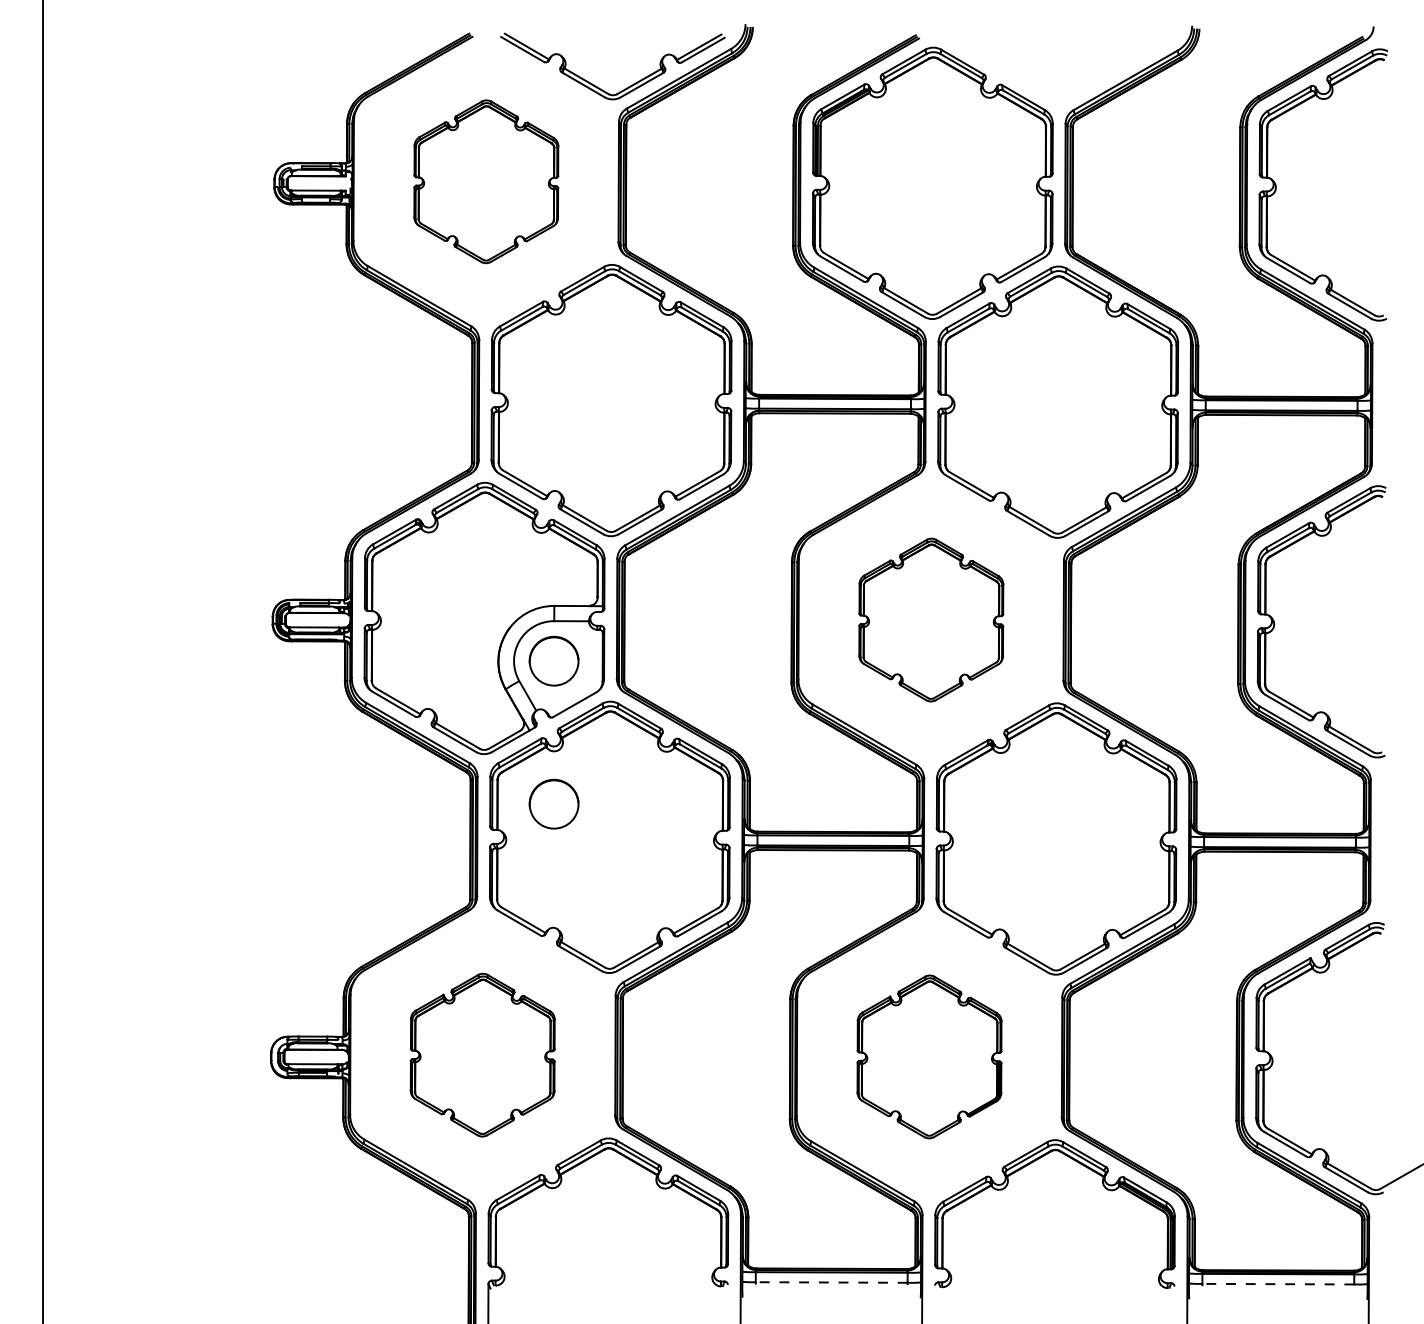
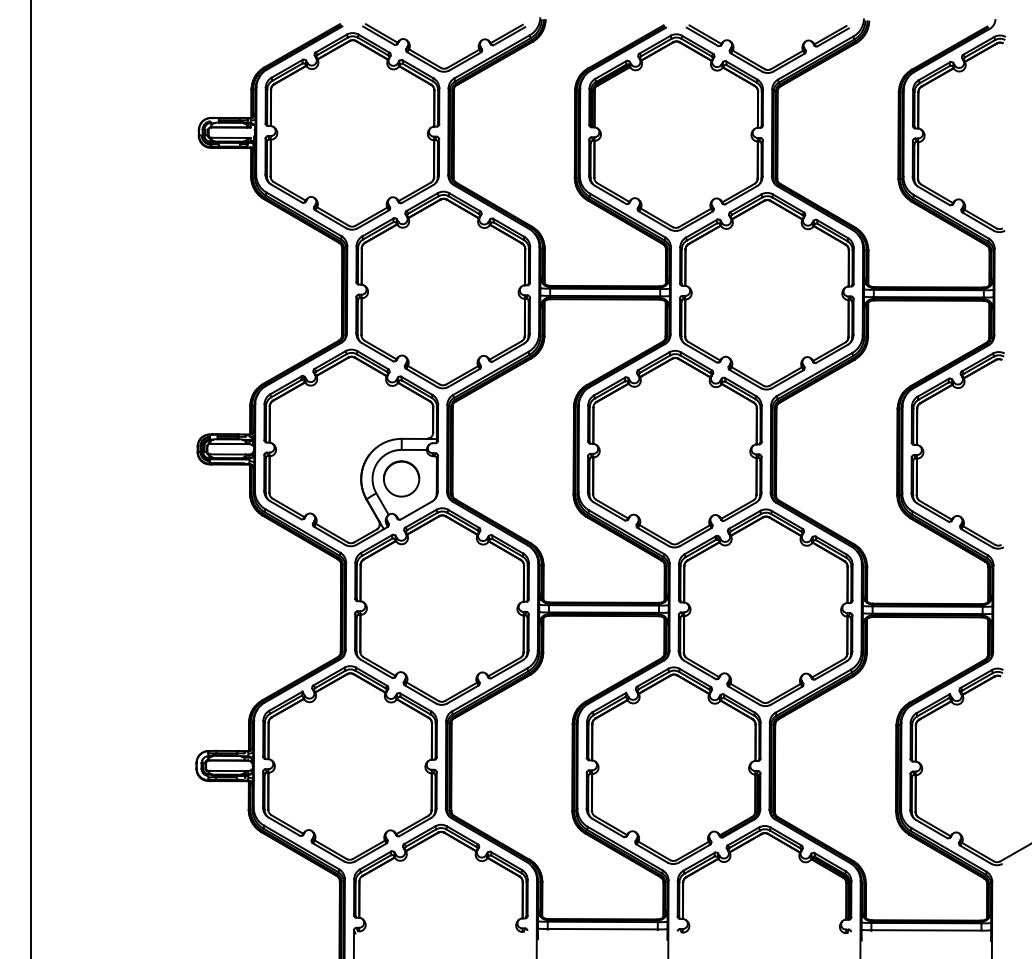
part: (1048, 90) -> (759, 65), added
part: (486, 181) -> (352, 131), size x1.67
part: (931, 619) -> (675, 448), size x1.67
part: (553, 803) -> (401, 582), removed
part: (482, 1054) -> (349, 763), size x1.67
part: (929, 1056) -> (673, 765), size x1.67
line: (831, 1282) -> (602, 929), dashed -> solid
line: (1278, 1284) -> (926, 930), dashed -> solid

